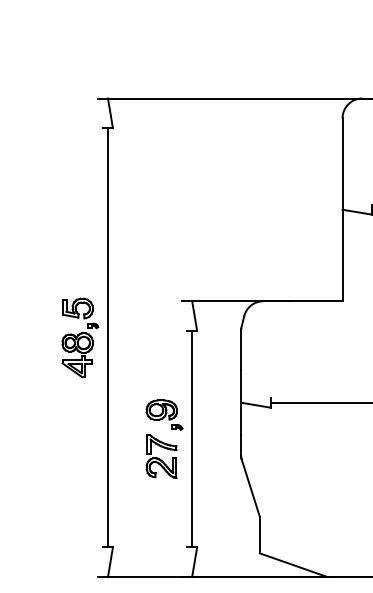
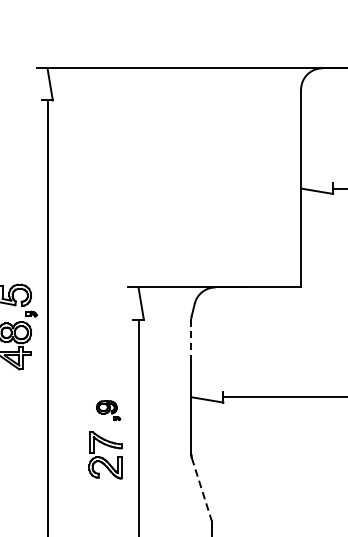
line: (241, 350) -> (191, 340), solid -> dashed
part: (164, 414) -> (108, 409), size x0.6
line: (250, 488) -> (201, 489), solid -> dashed

